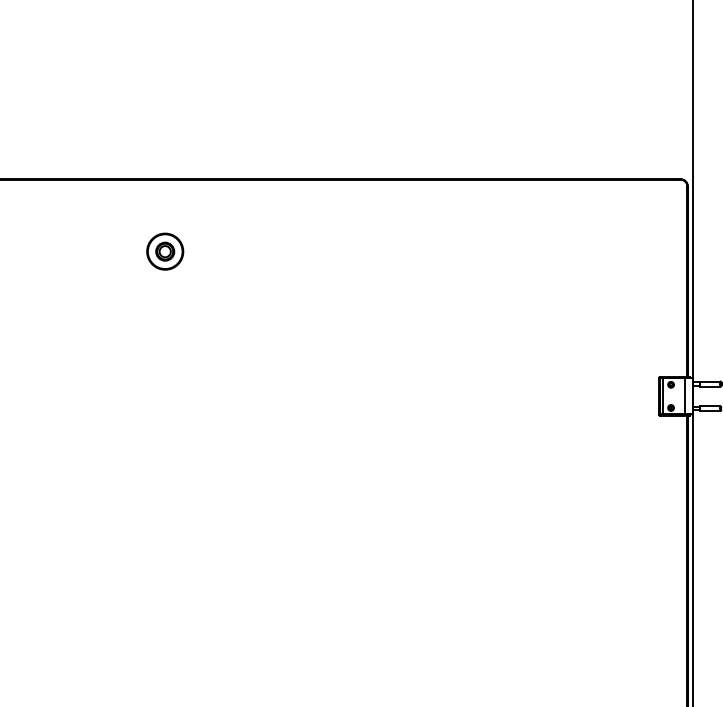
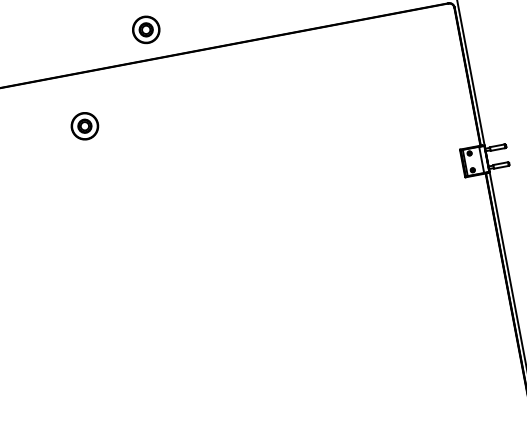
part: (271, 138) -> (146, 29), added

